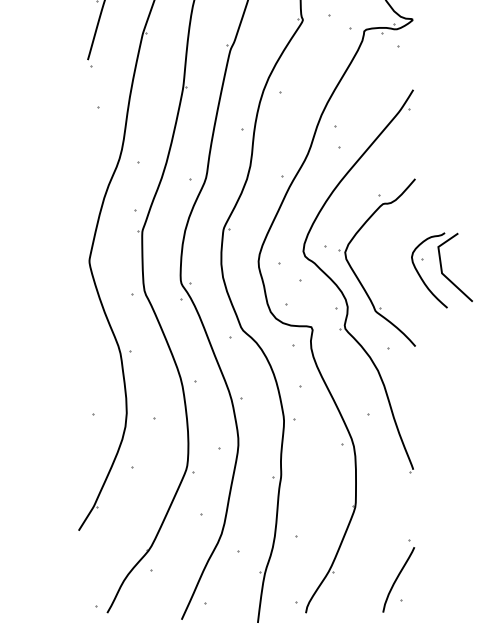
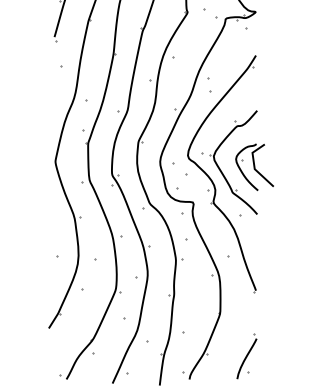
part: (441, 269) -> (254, 166), moved

